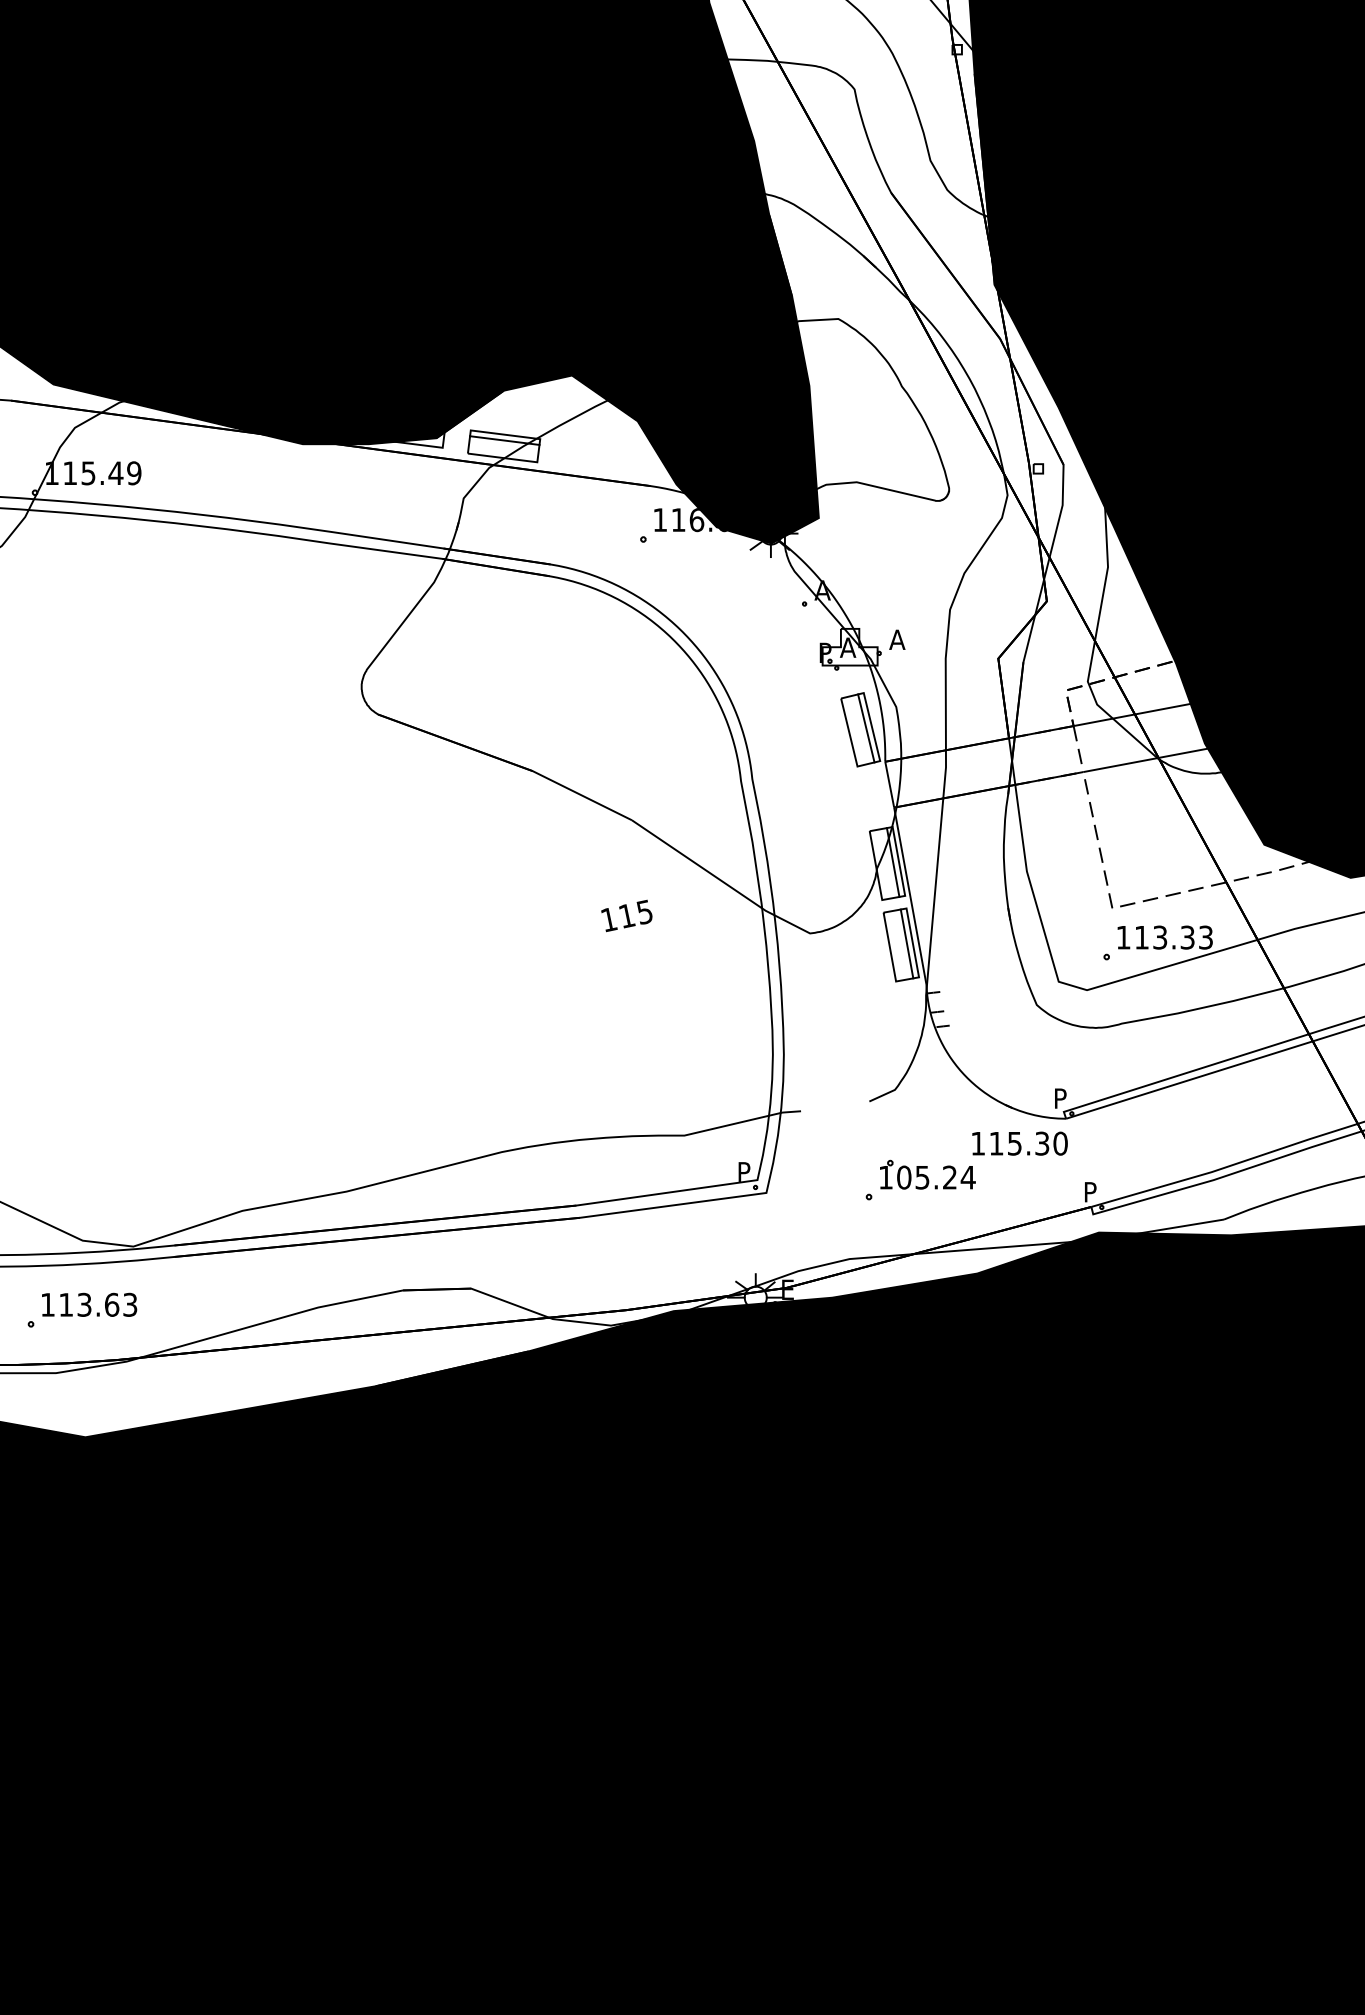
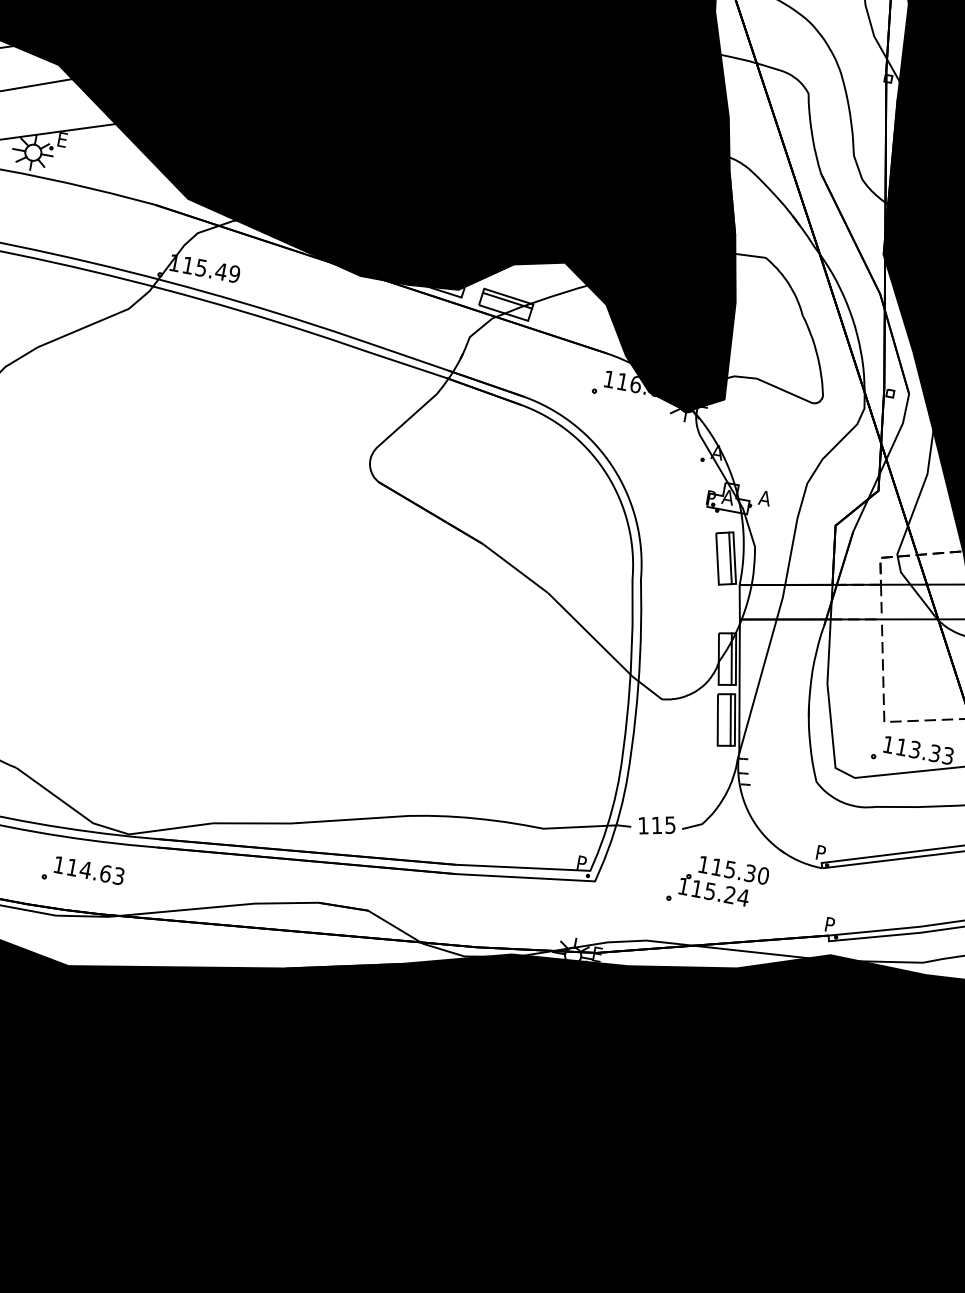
text: (626, 915) -> (656, 825), moved
text: (1019, 1143) -> (733, 870), moved
text: (904, 1177) -> (697, 888), 105.24 -> 115.24
text: (84, 1304) -> (85, 869), 113.63 -> 114.63

